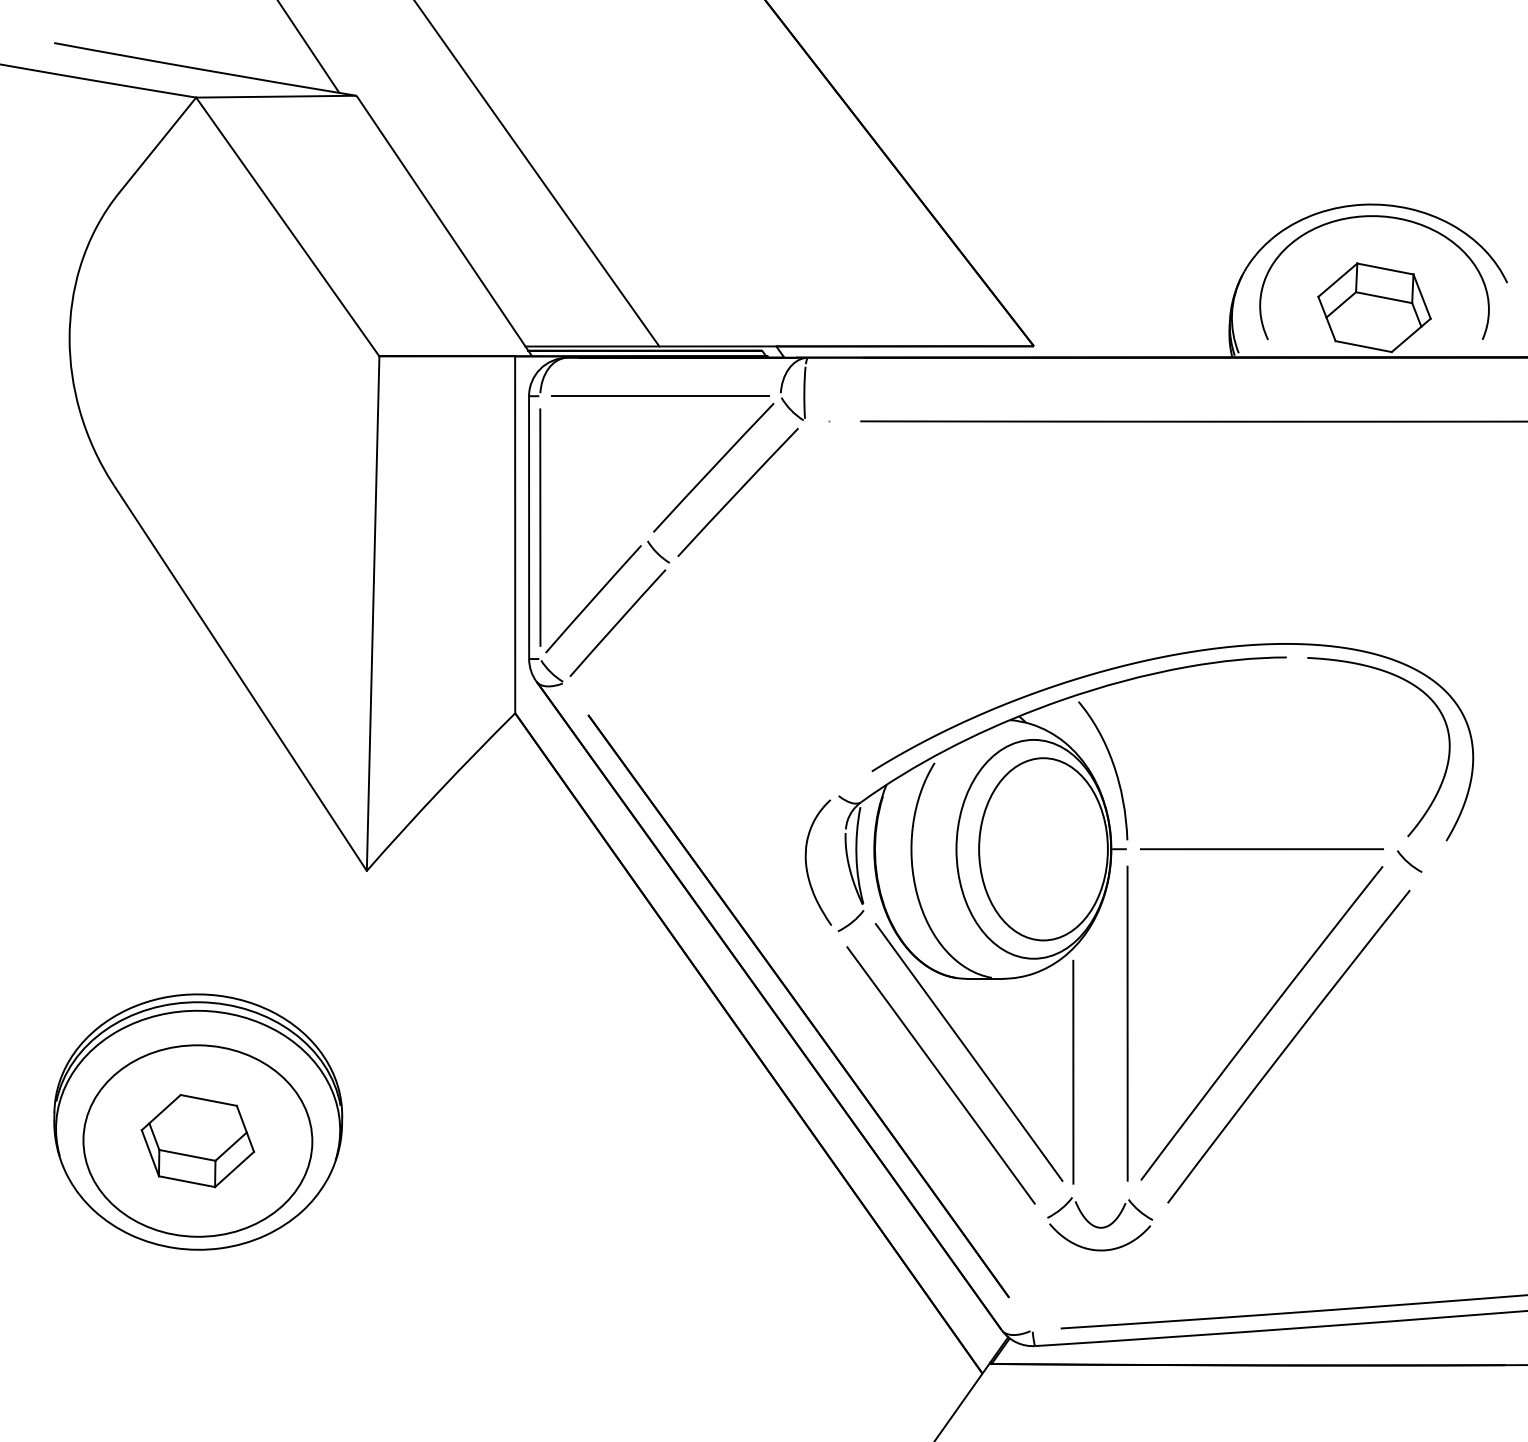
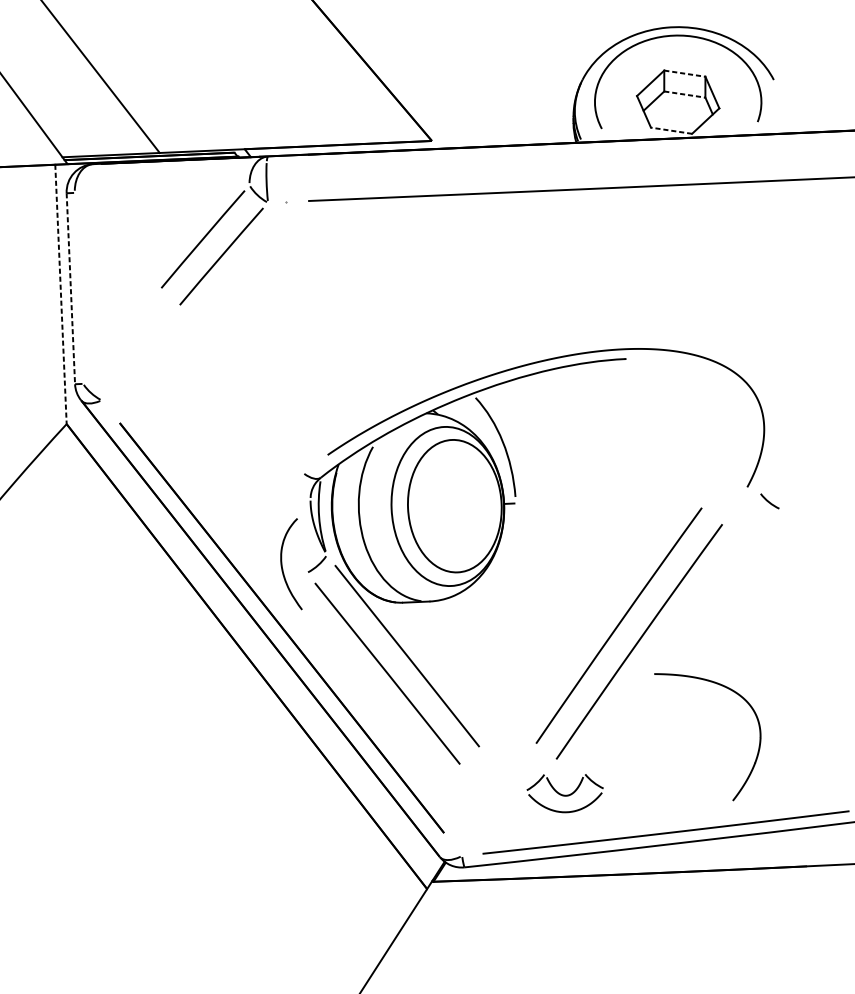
line: (1385, 269) -> (684, 74), solid -> dashed
line: (1384, 297) -> (685, 94), solid -> dashed
line: (1363, 346) -> (671, 130), solid -> dashed
line: (660, 396) -> (162, 189), removed
line: (529, 528) -> (71, 289), solid -> dashed
line: (515, 535) -> (61, 294), solid -> dashed
part: (624, 562) -> (141, 311), removed
curve: (1447, 758) -> (759, 742), moved
line: (1261, 849) -> (613, 499), removed
curve: (1408, 861) -> (769, 501), moved
curve: (807, 865) -> (282, 566), moved
line: (1127, 1023) -> (521, 630), removed
line: (1073, 1071) -> (483, 666), removed
part: (1100, 1224) -> (565, 793), moved

